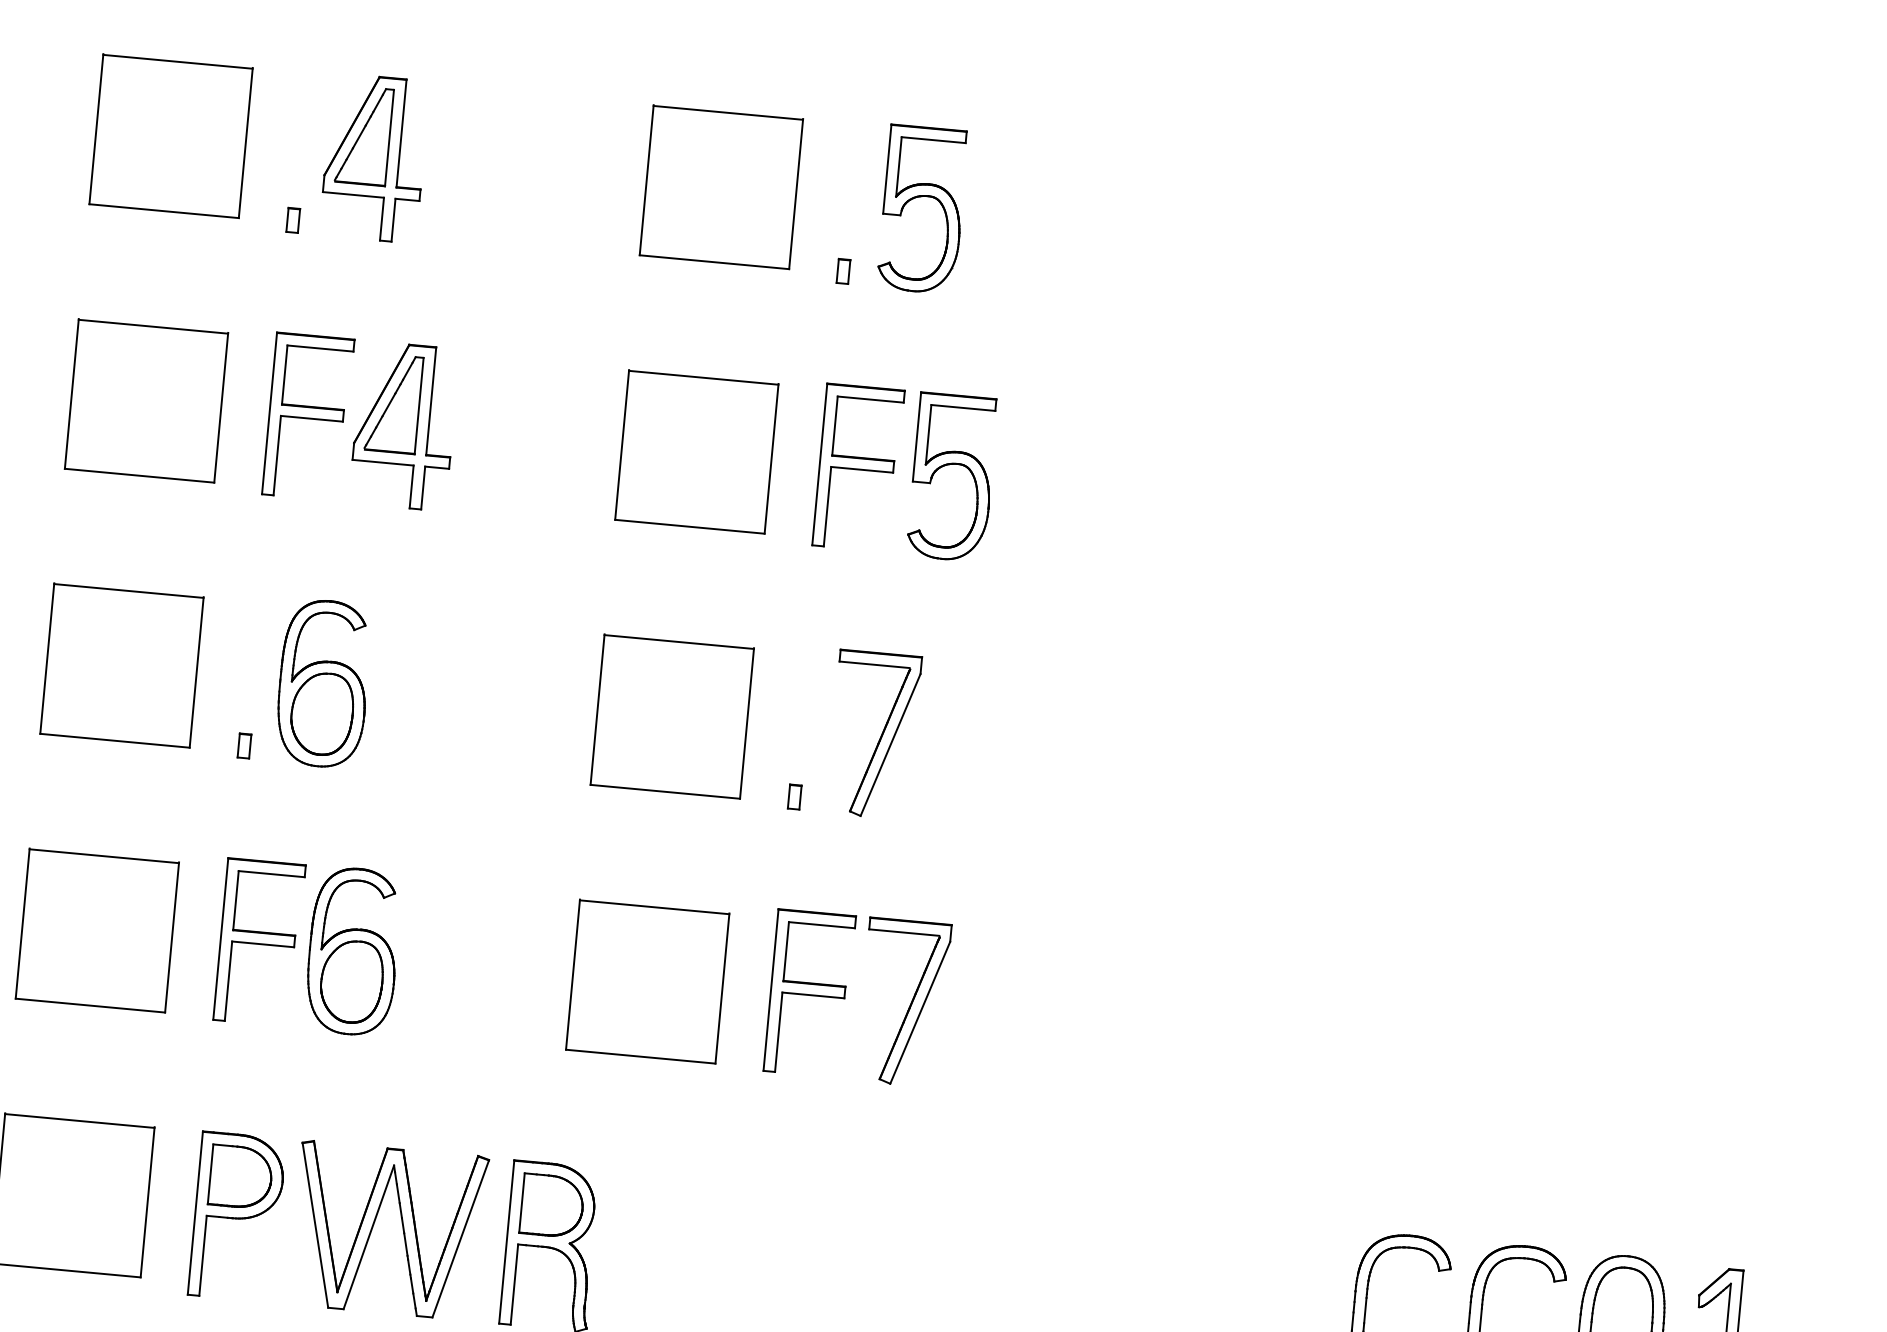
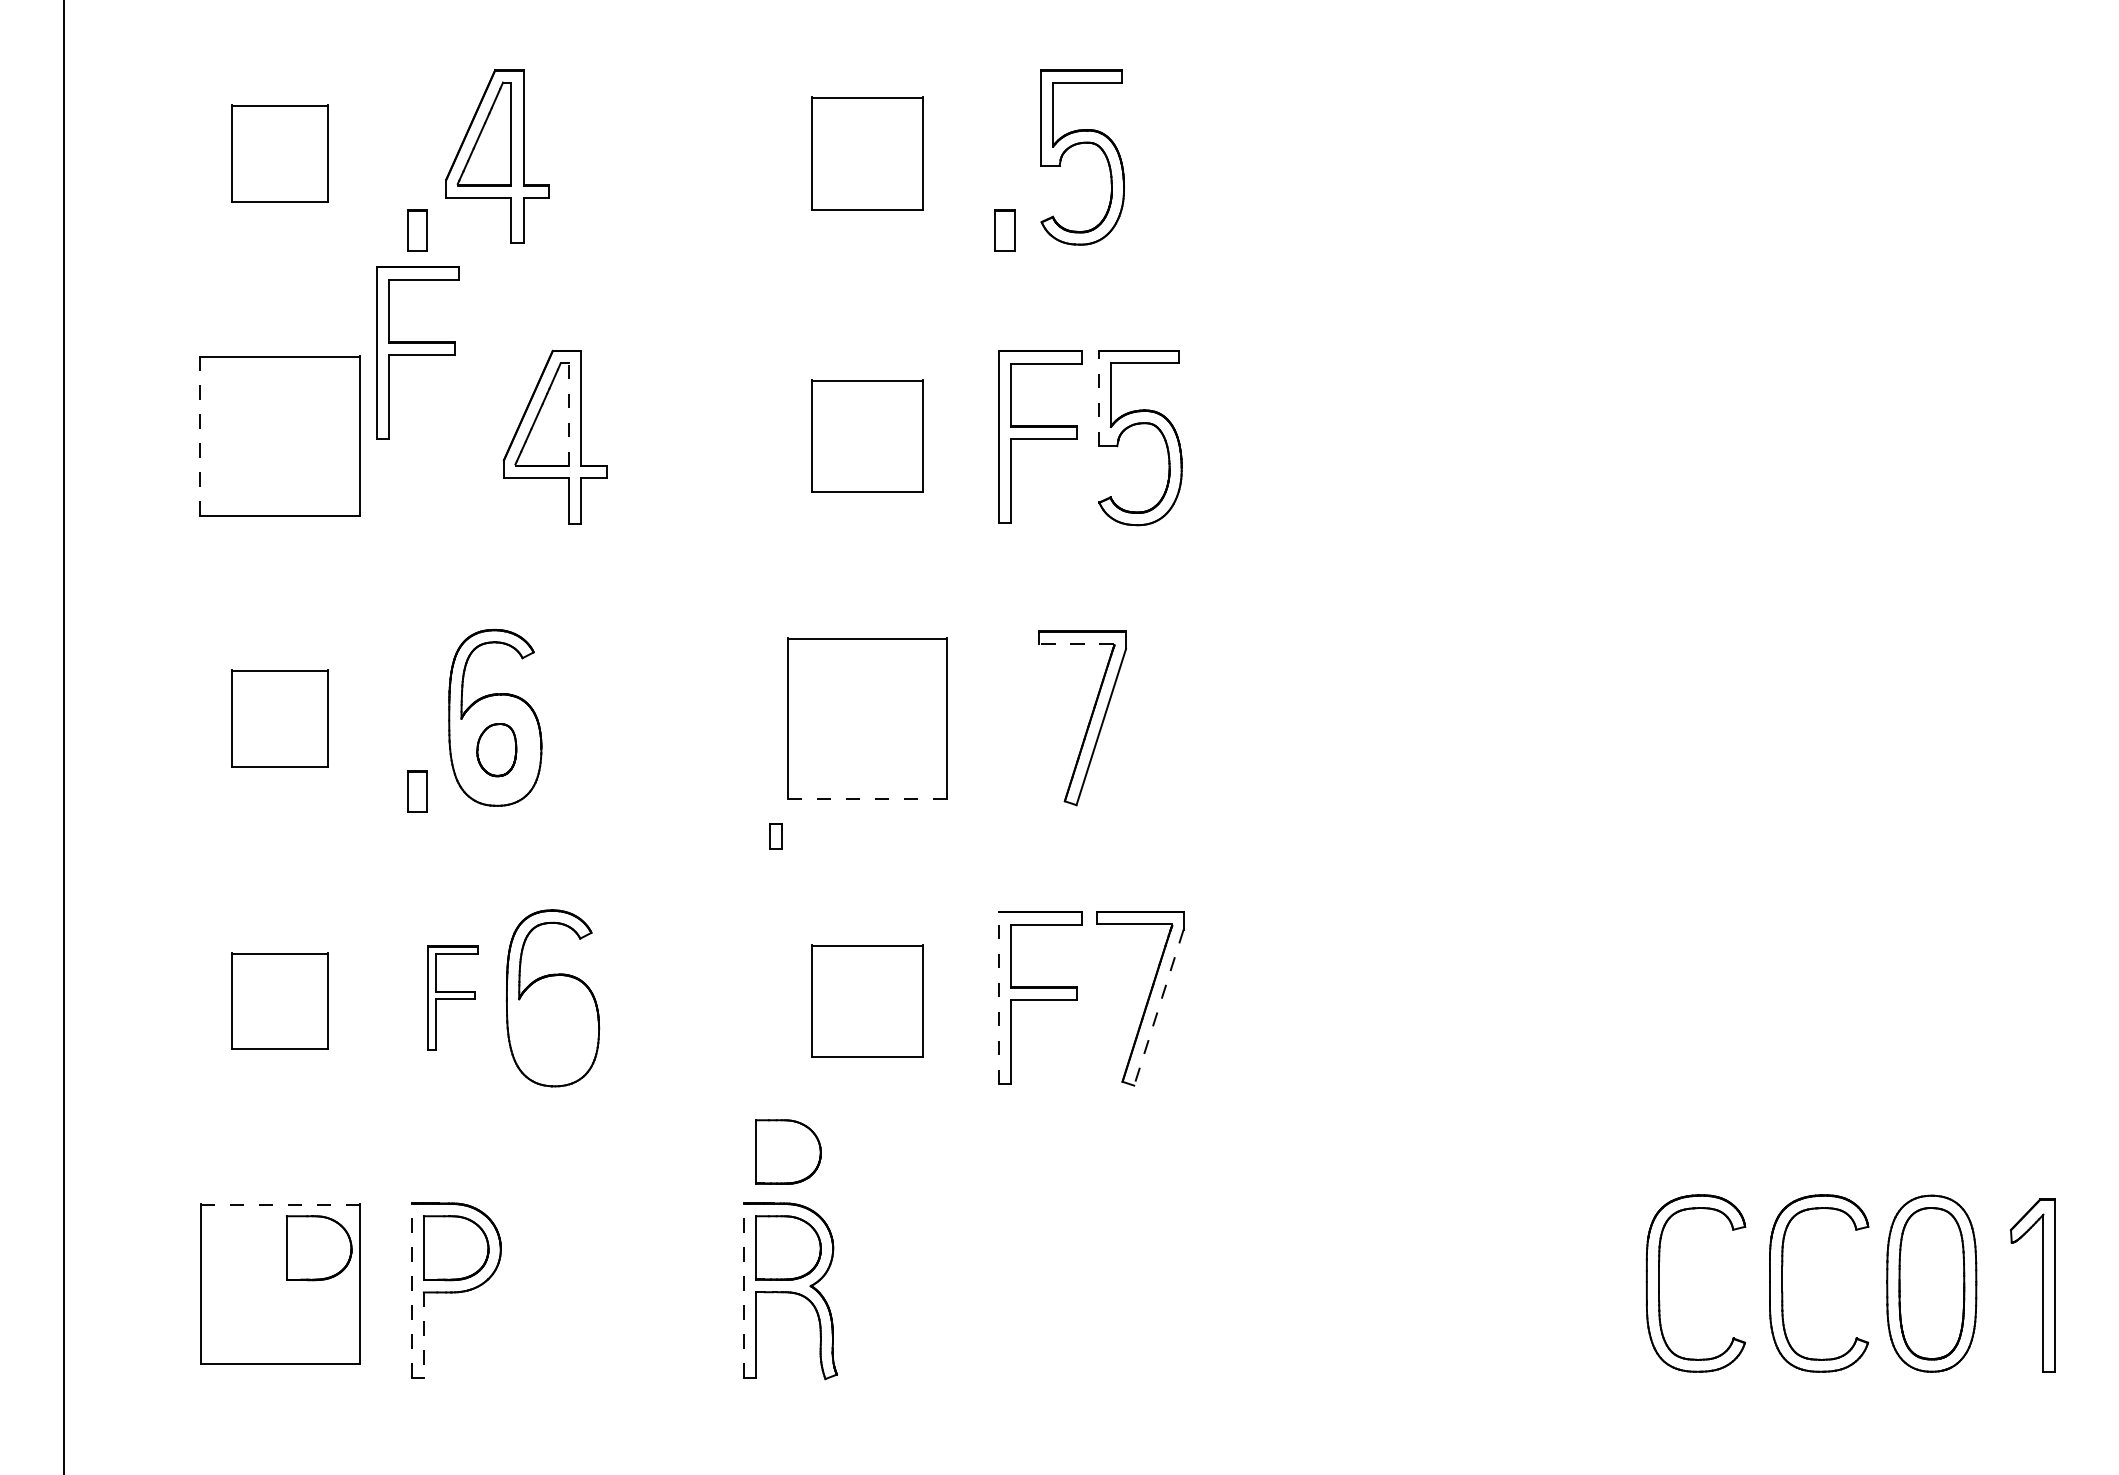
part: (170, 136) -> (279, 153), size x0.6
part: (721, 187) -> (867, 153), size x0.7
part: (293, 220) -> (417, 230), size x1.6
part: (843, 271) -> (1004, 230), size x1.6
line: (71, 394) -> (200, 436), solid -> dashed
line: (419, 405) -> (569, 414), solid -> dashed
part: (307, 416) -> (417, 352), moved
line: (916, 436) -> (1098, 398), solid -> dashed
part: (696, 451) -> (867, 435), size x0.7
line: (874, 664) -> (1076, 643), solid -> dashed
part: (121, 665) -> (279, 718), size x0.6
part: (321, 713) -> (496, 749), size x0.6
part: (244, 745) -> (417, 791), size x1.6
line: (665, 791) -> (867, 798), solid -> dashed
part: (794, 796) -> (775, 836), moved
part: (96, 929) -> (279, 1000), size x0.6
part: (259, 941) -> (452, 997), size x0.6
part: (647, 980) -> (867, 1000), size x0.7
part: (351, 981) -> (554, 1030), removed
line: (770, 989) -> (998, 997), solid -> dashed
line: (919, 1012) -> (1158, 1007), solid -> dashed
part: (560, 1115) -> (788, 1151), added
line: (80, 1120) -> (280, 1204), solid -> dashed
part: (112, 1165) -> (319, 1248), added
line: (195, 1212) -> (411, 1290), solid -> dashed
part: (401, 1226) -> (631, 1284), removed
line: (506, 1241) -> (743, 1290), solid -> dashed
line: (202, 1256) -> (423, 1335), solid -> dashed

